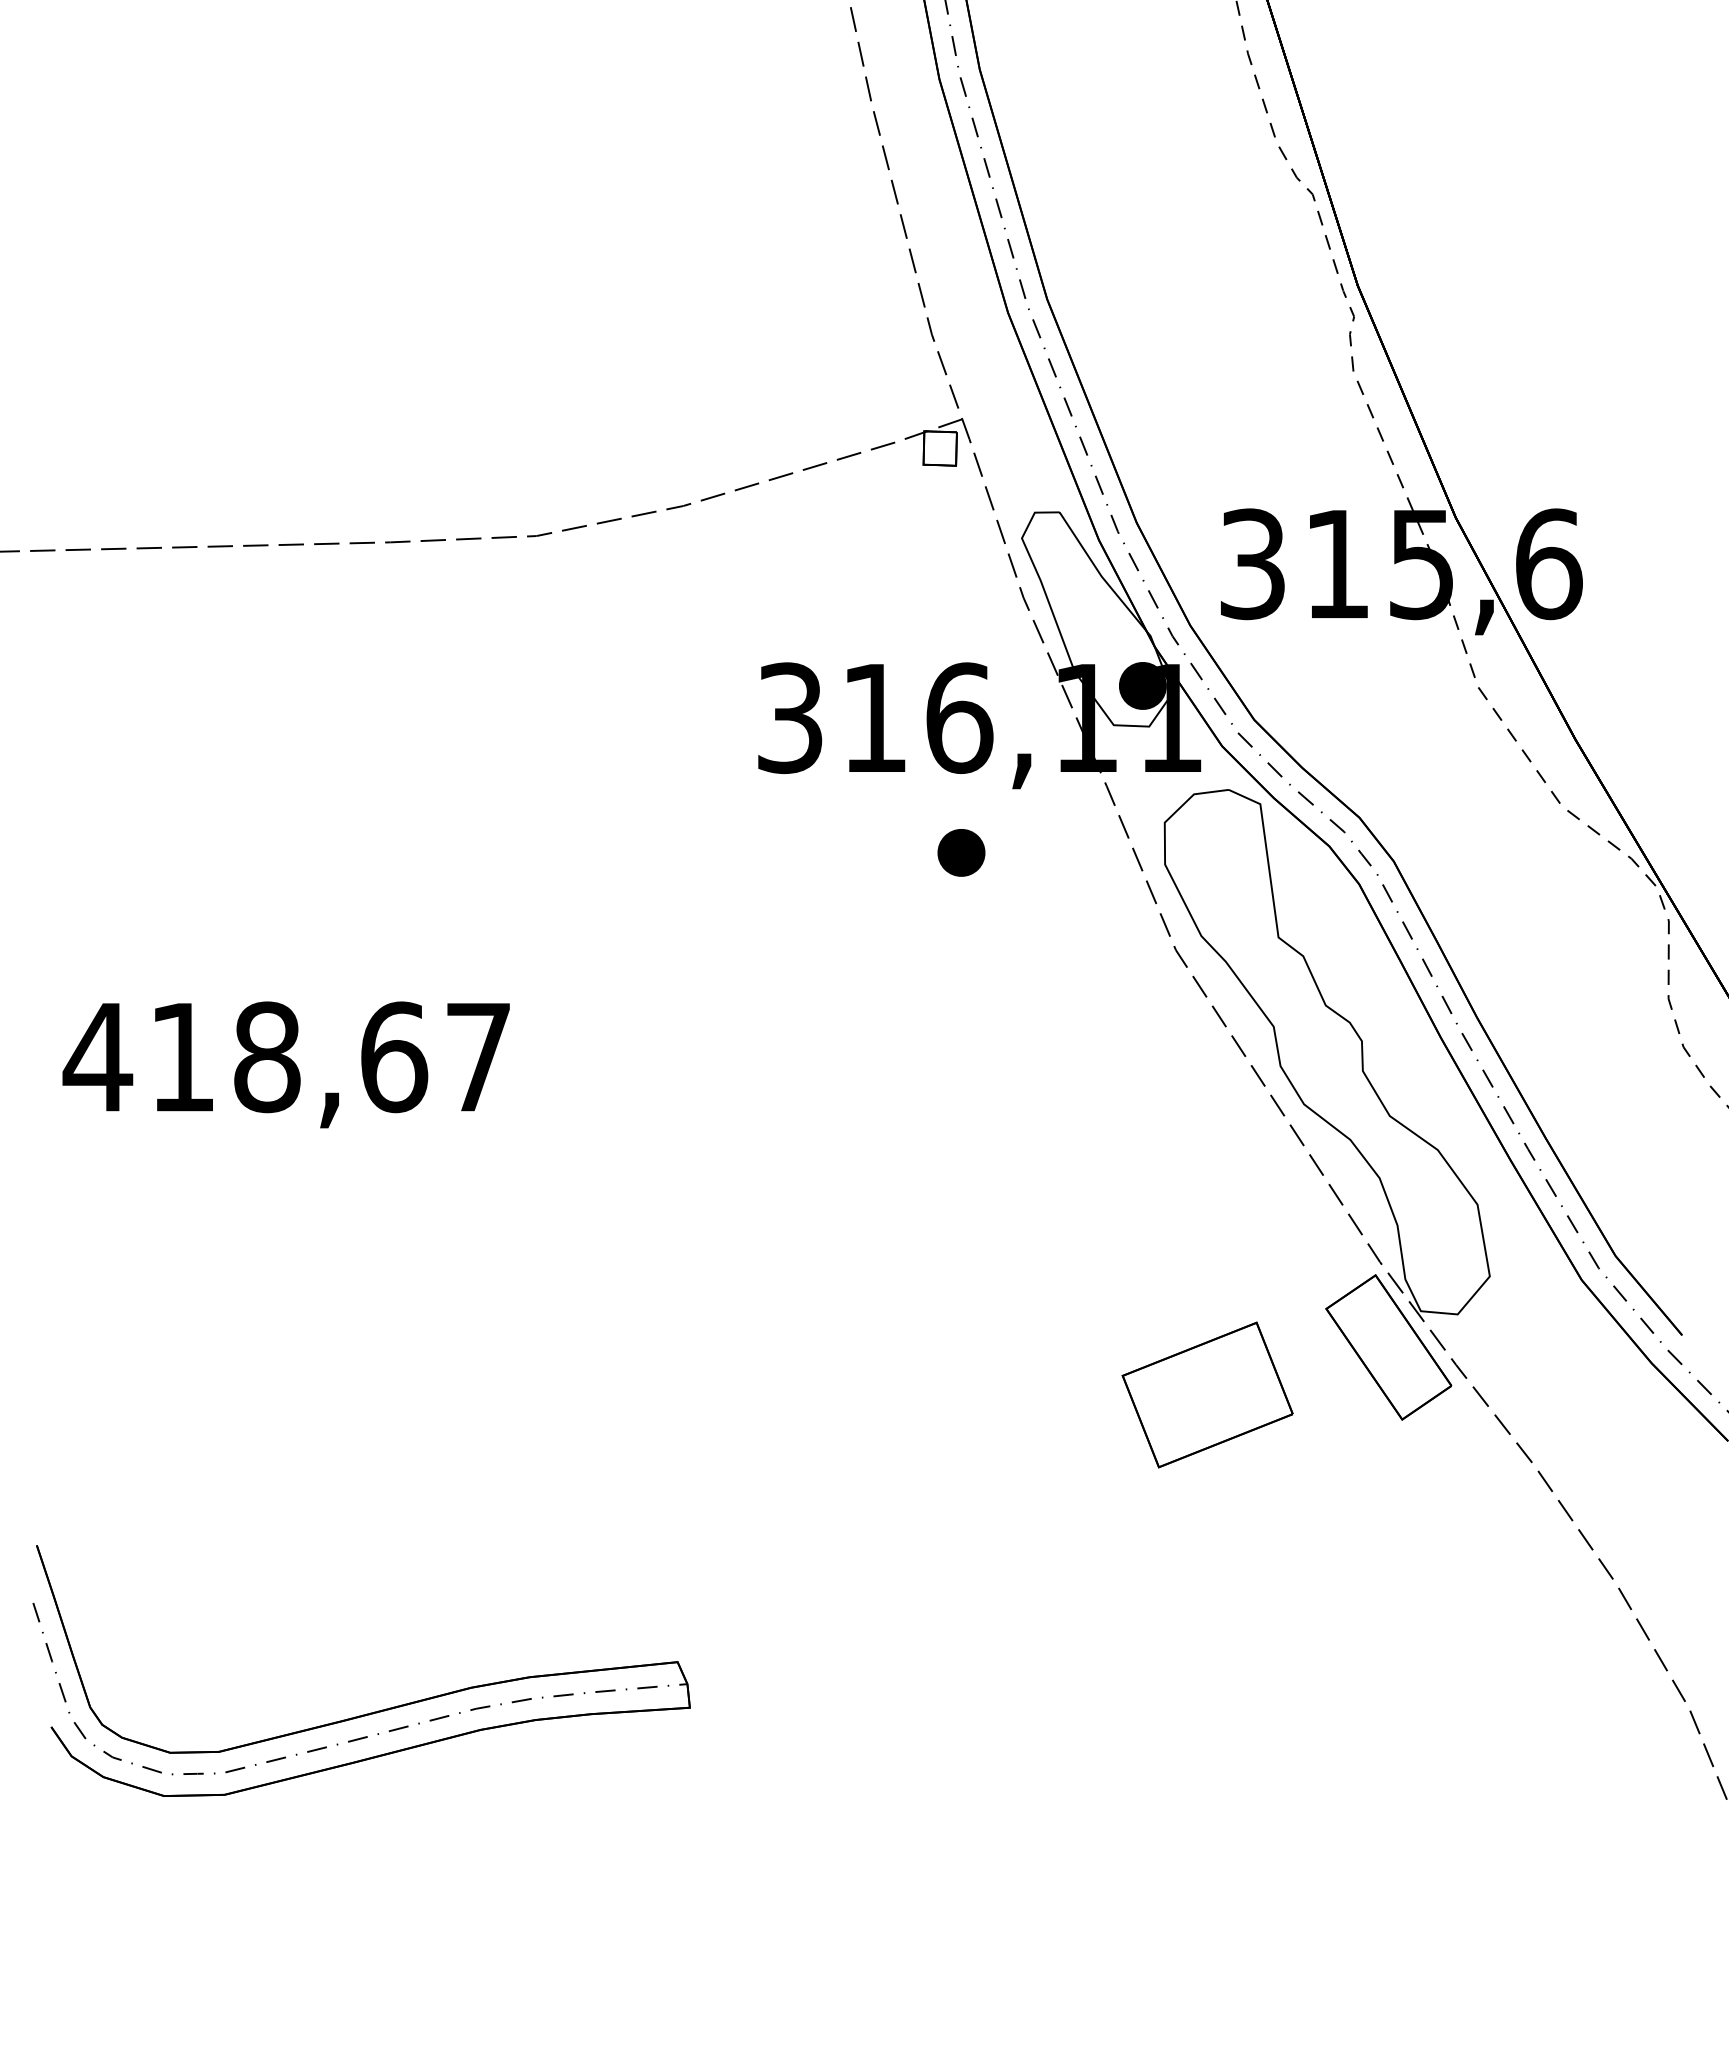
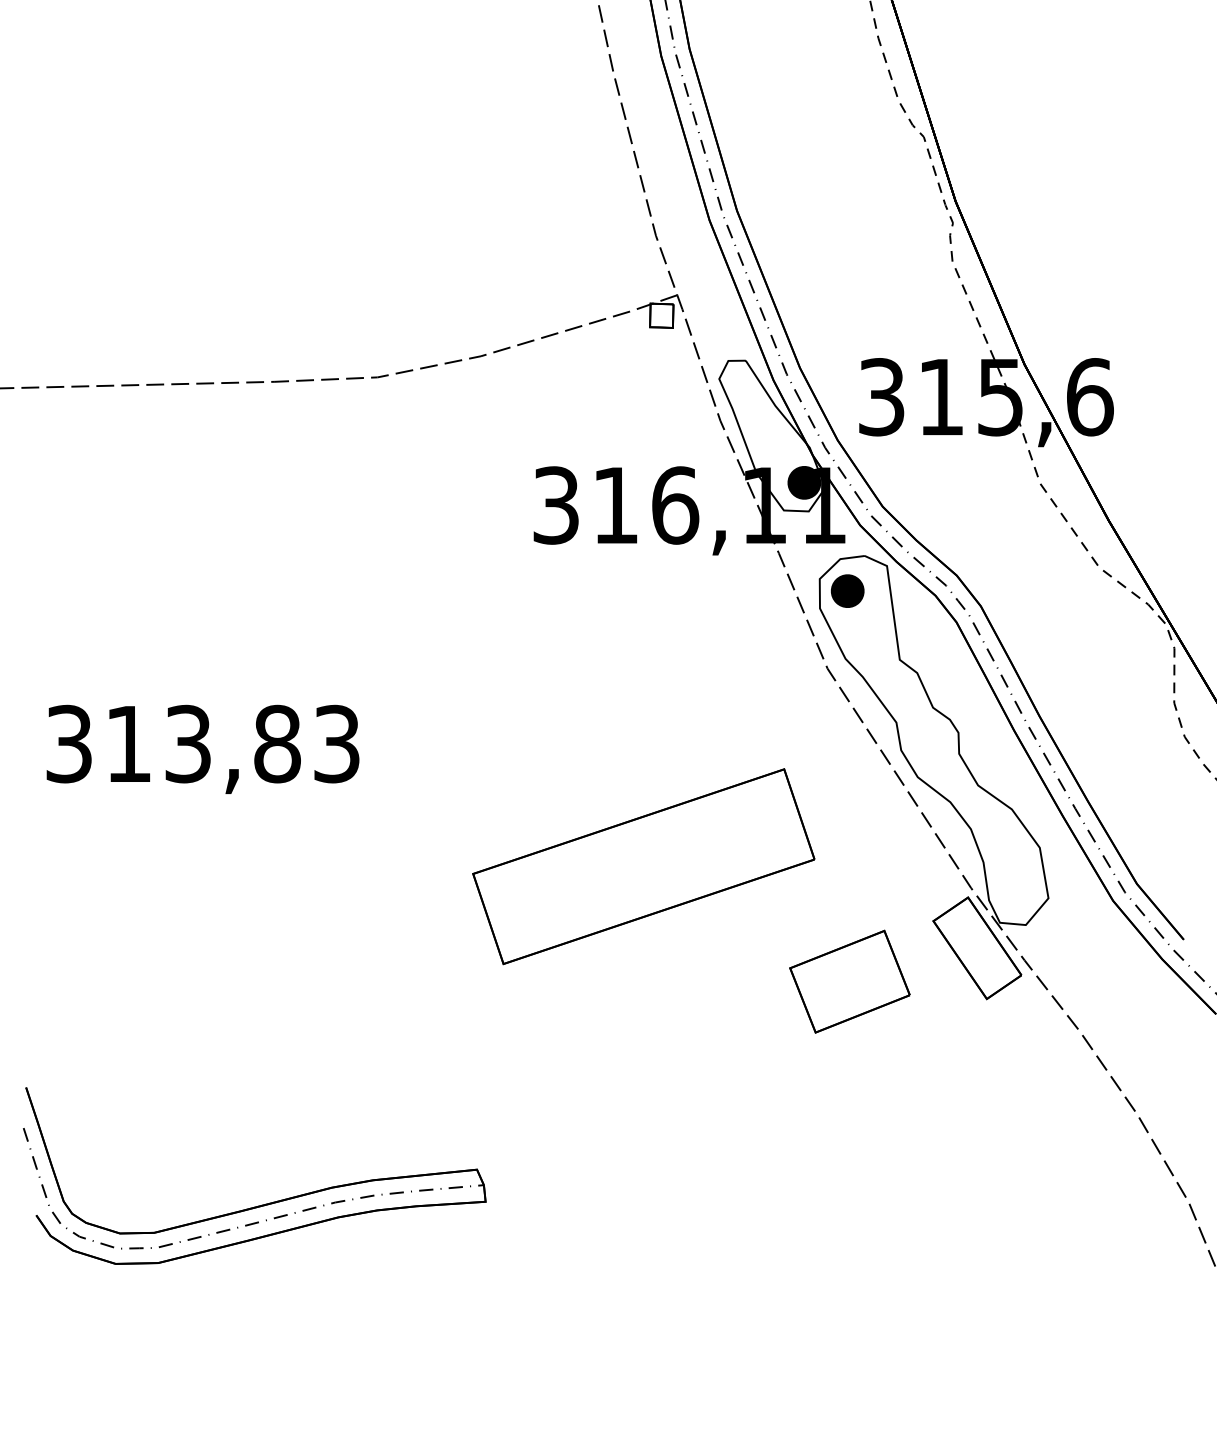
part: (961, 852) -> (847, 590), moved
text: (286, 1057) -> (201, 744), 418,67 -> 313,83
part: (914, 1231) -> (643, 866), added

